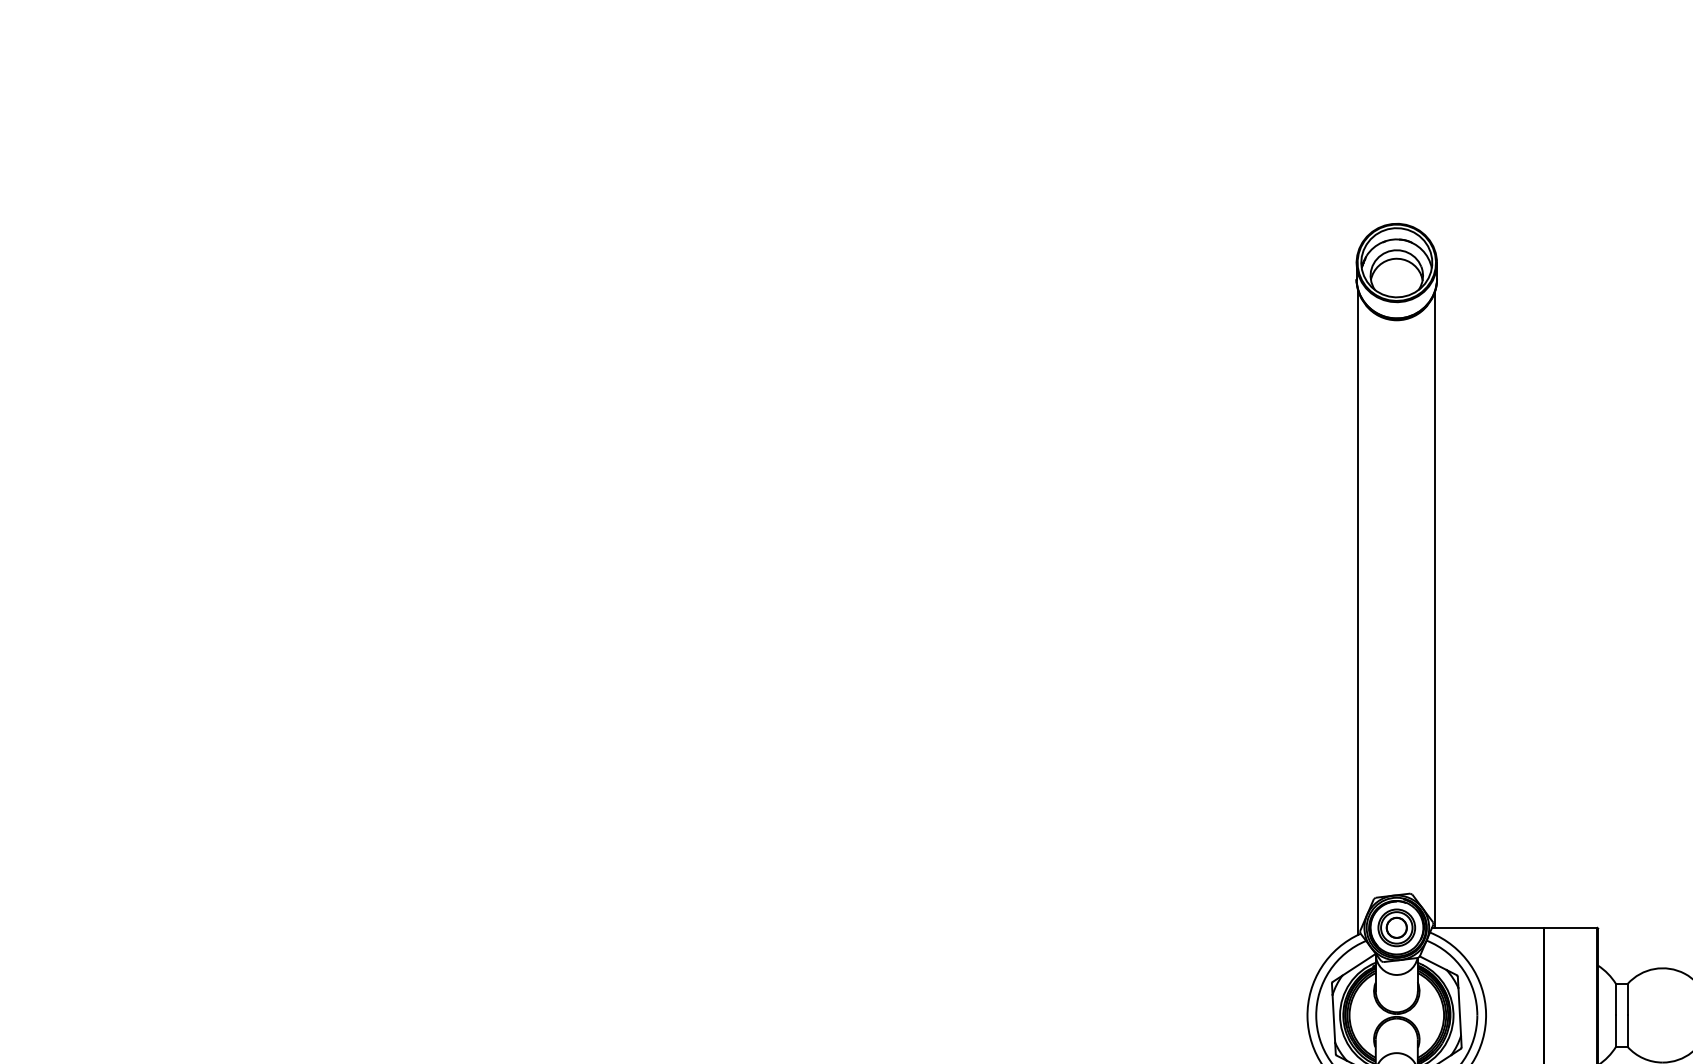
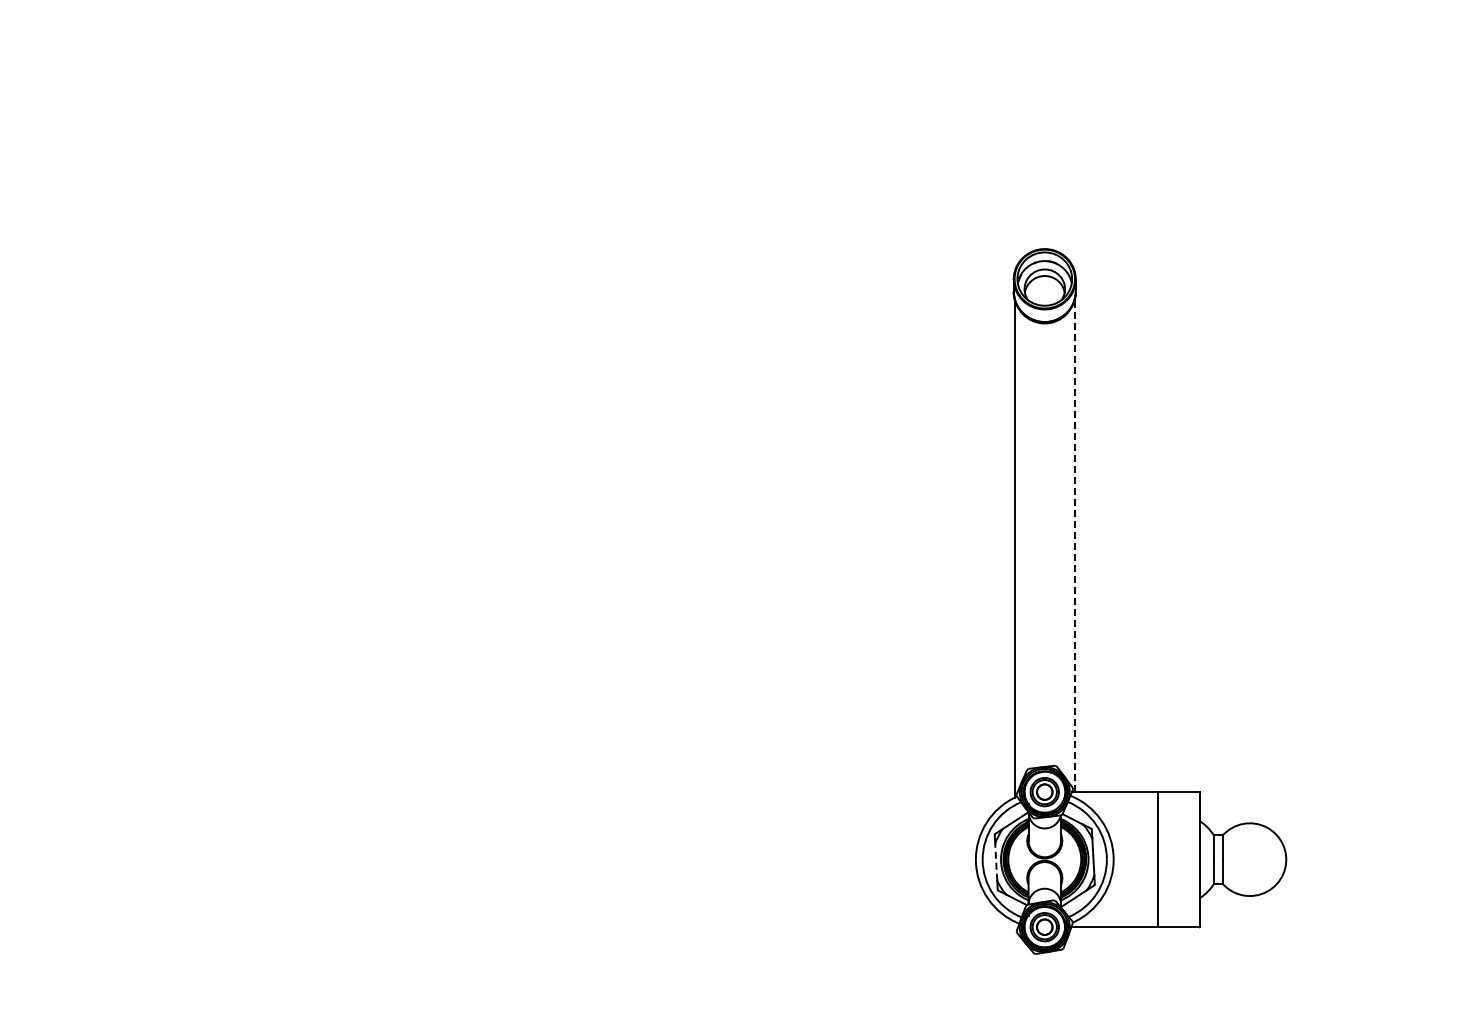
line: (1435, 609) -> (1074, 546), solid -> dashed
line: (1334, 1017) -> (996, 861), solid -> dashed

